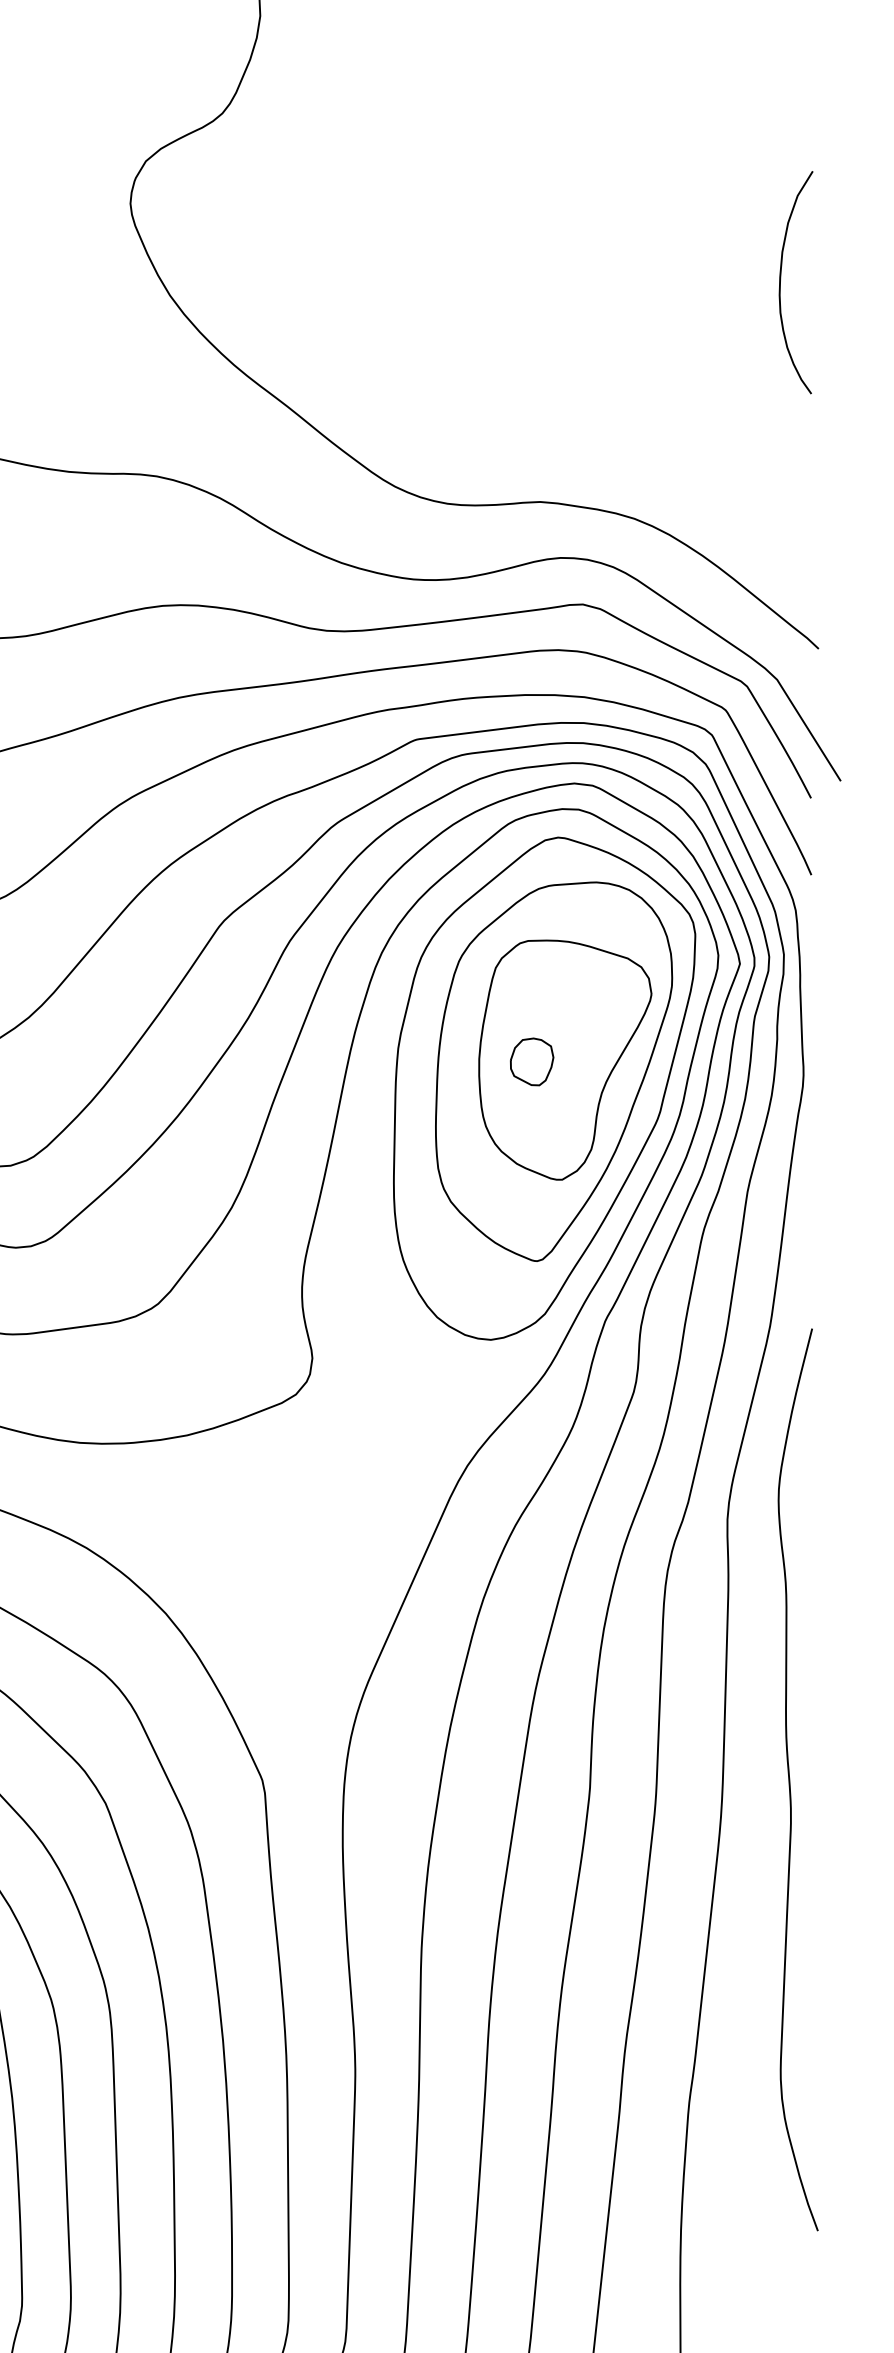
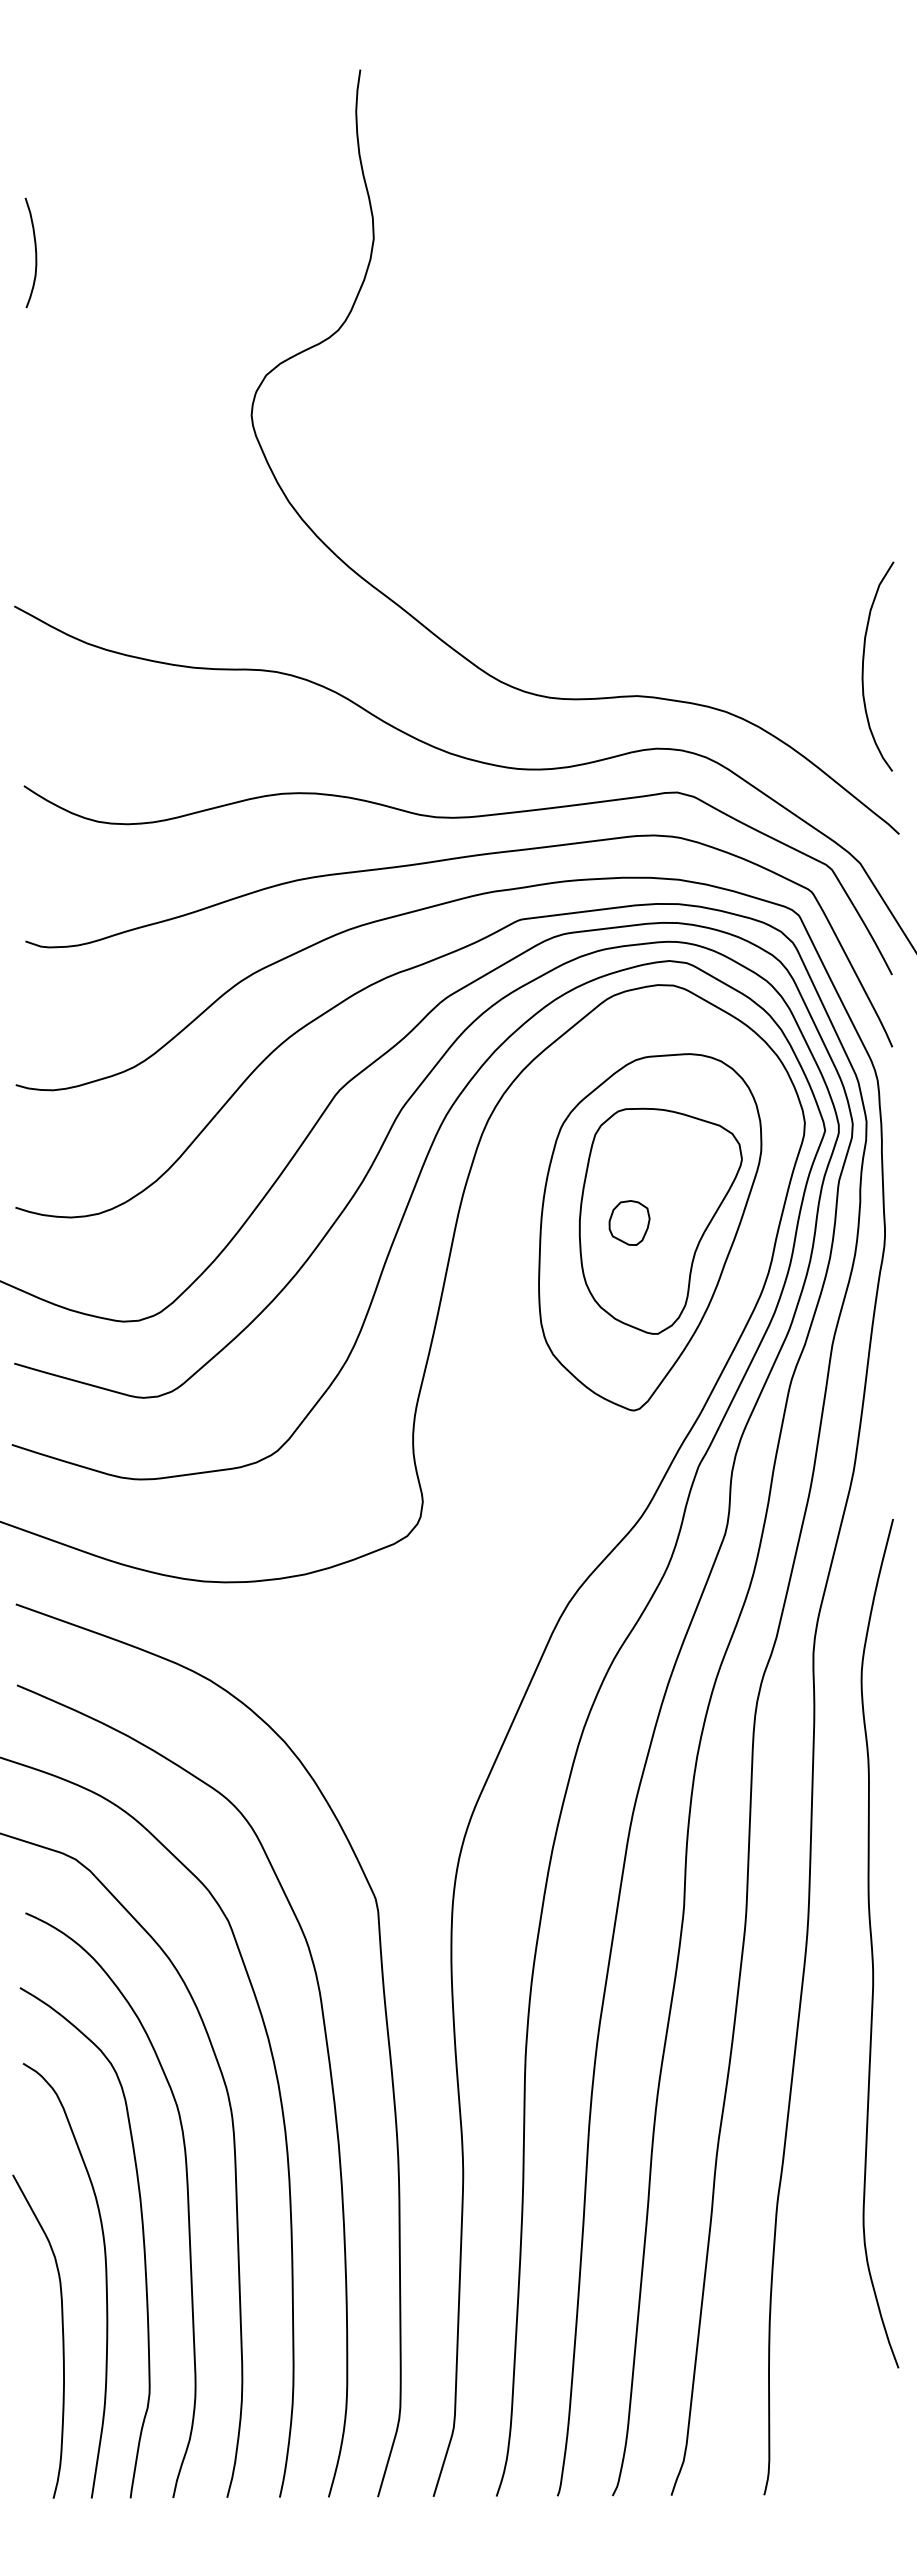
curve: (780, 282) -> (863, 666), moved
part: (544, 1089) -> (641, 1248), removed
curve: (790, 1779) -> (872, 1943), moved

